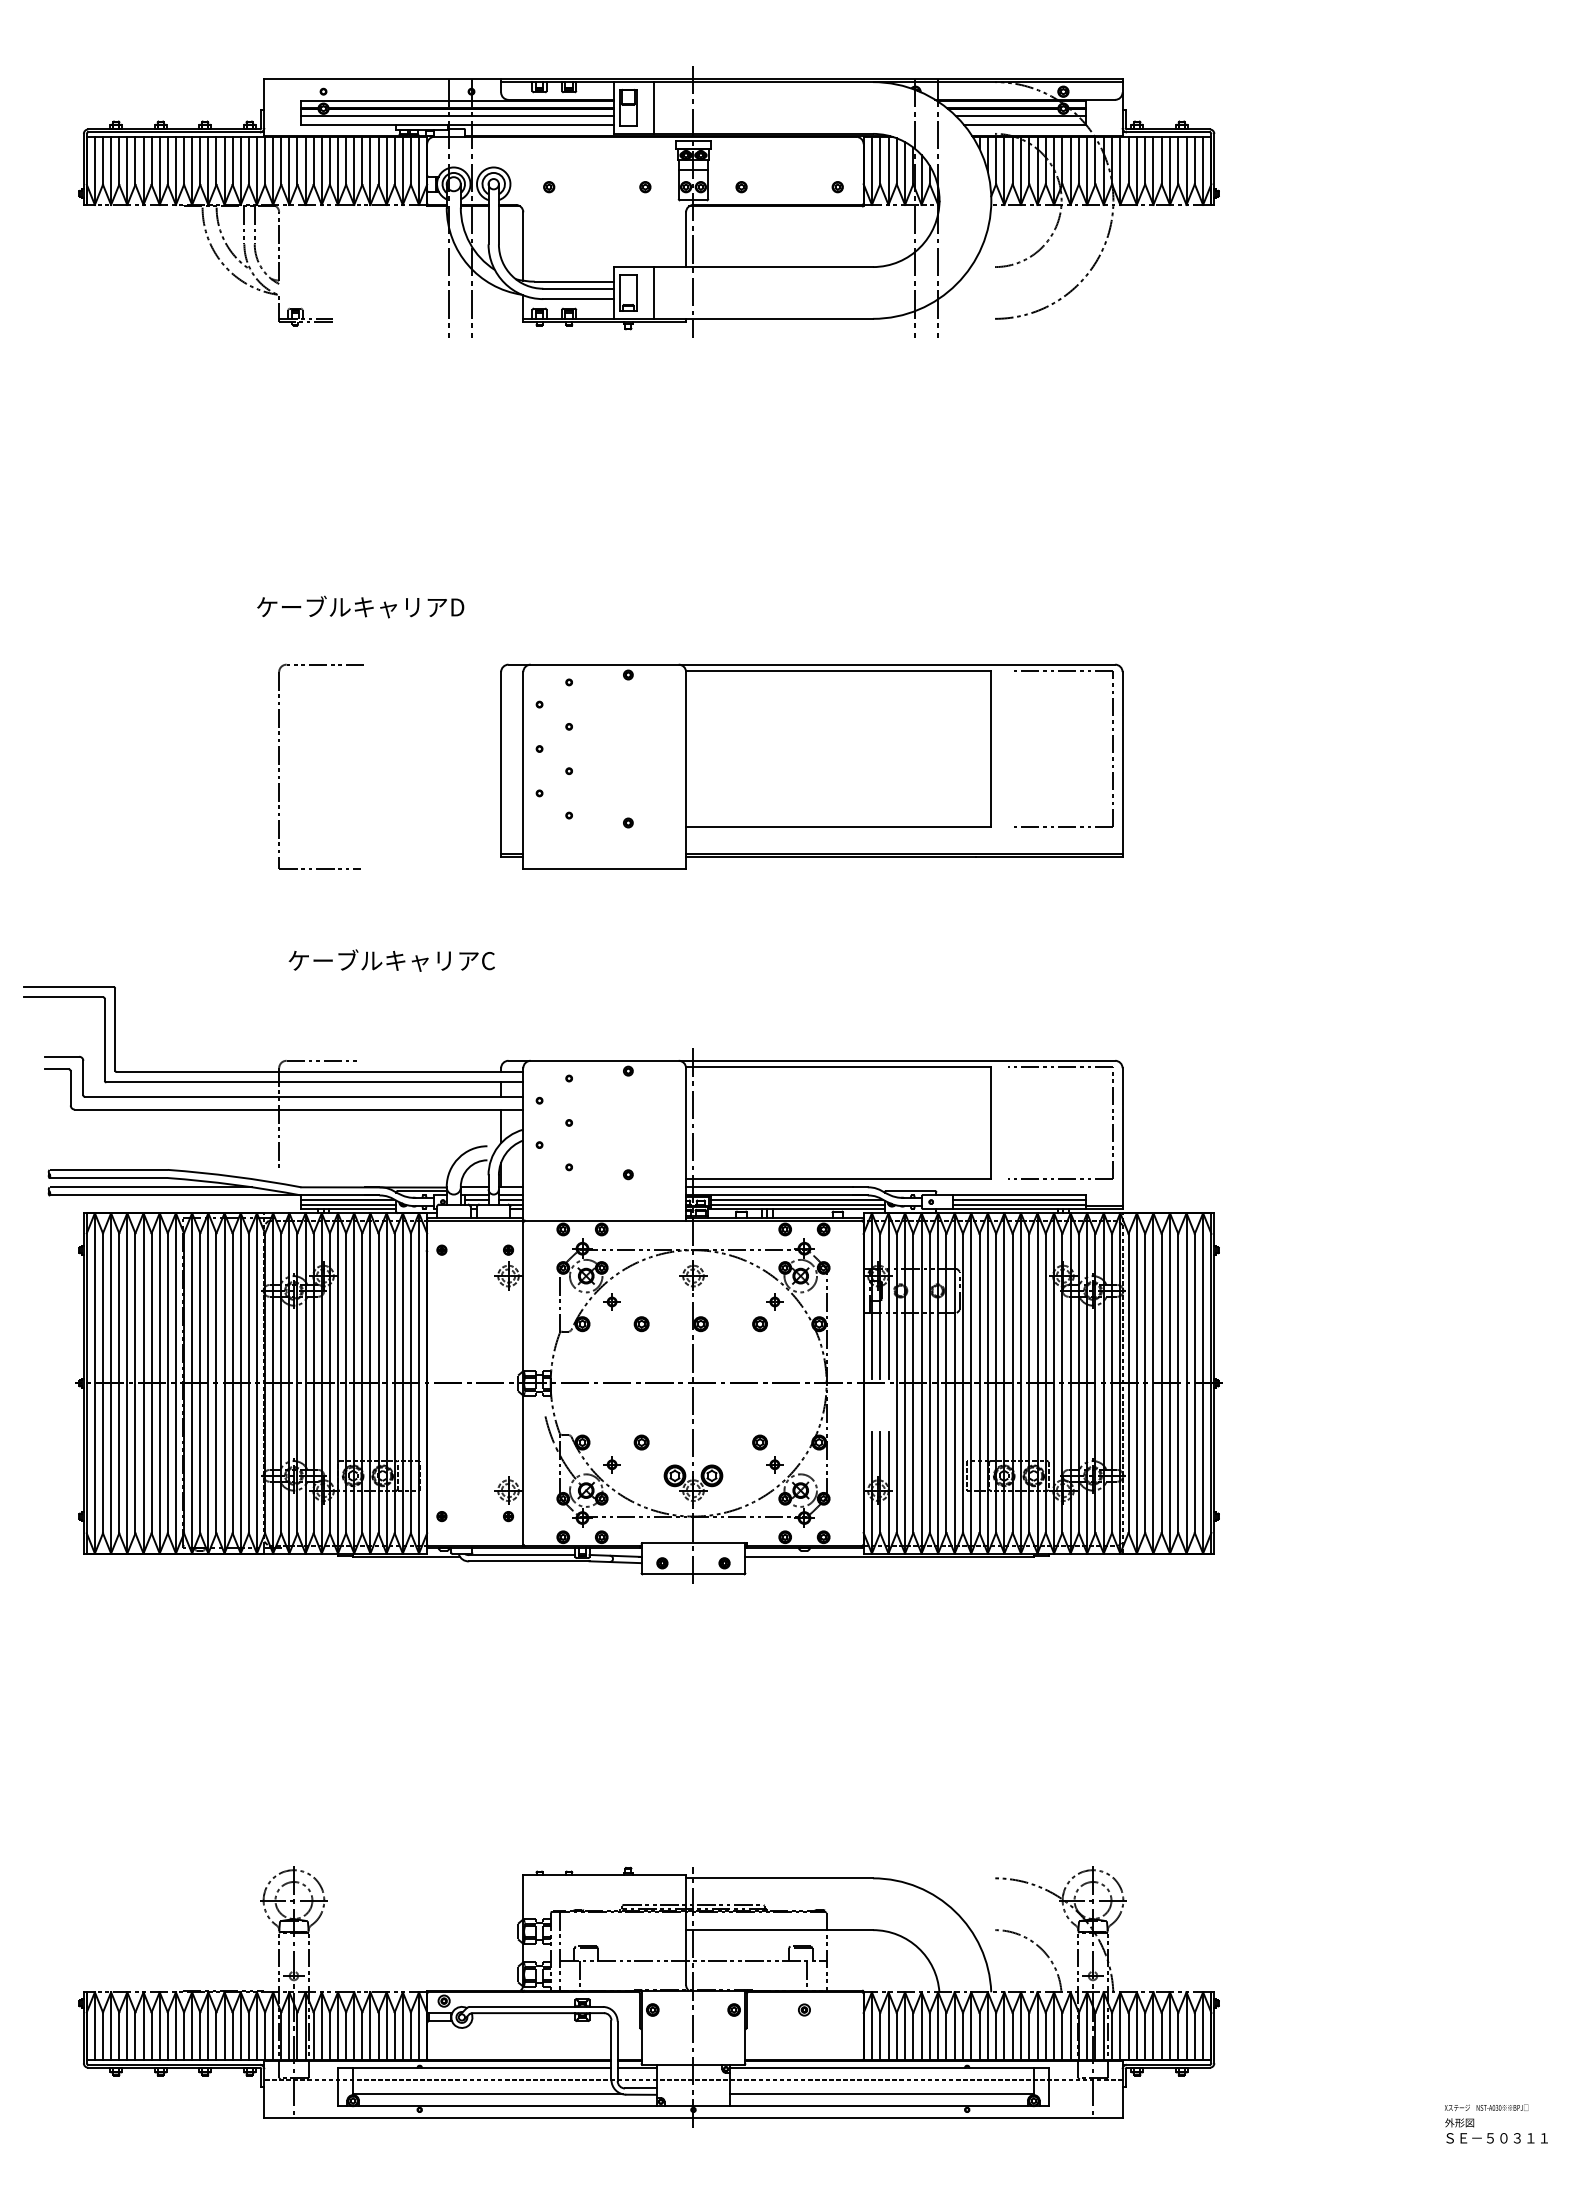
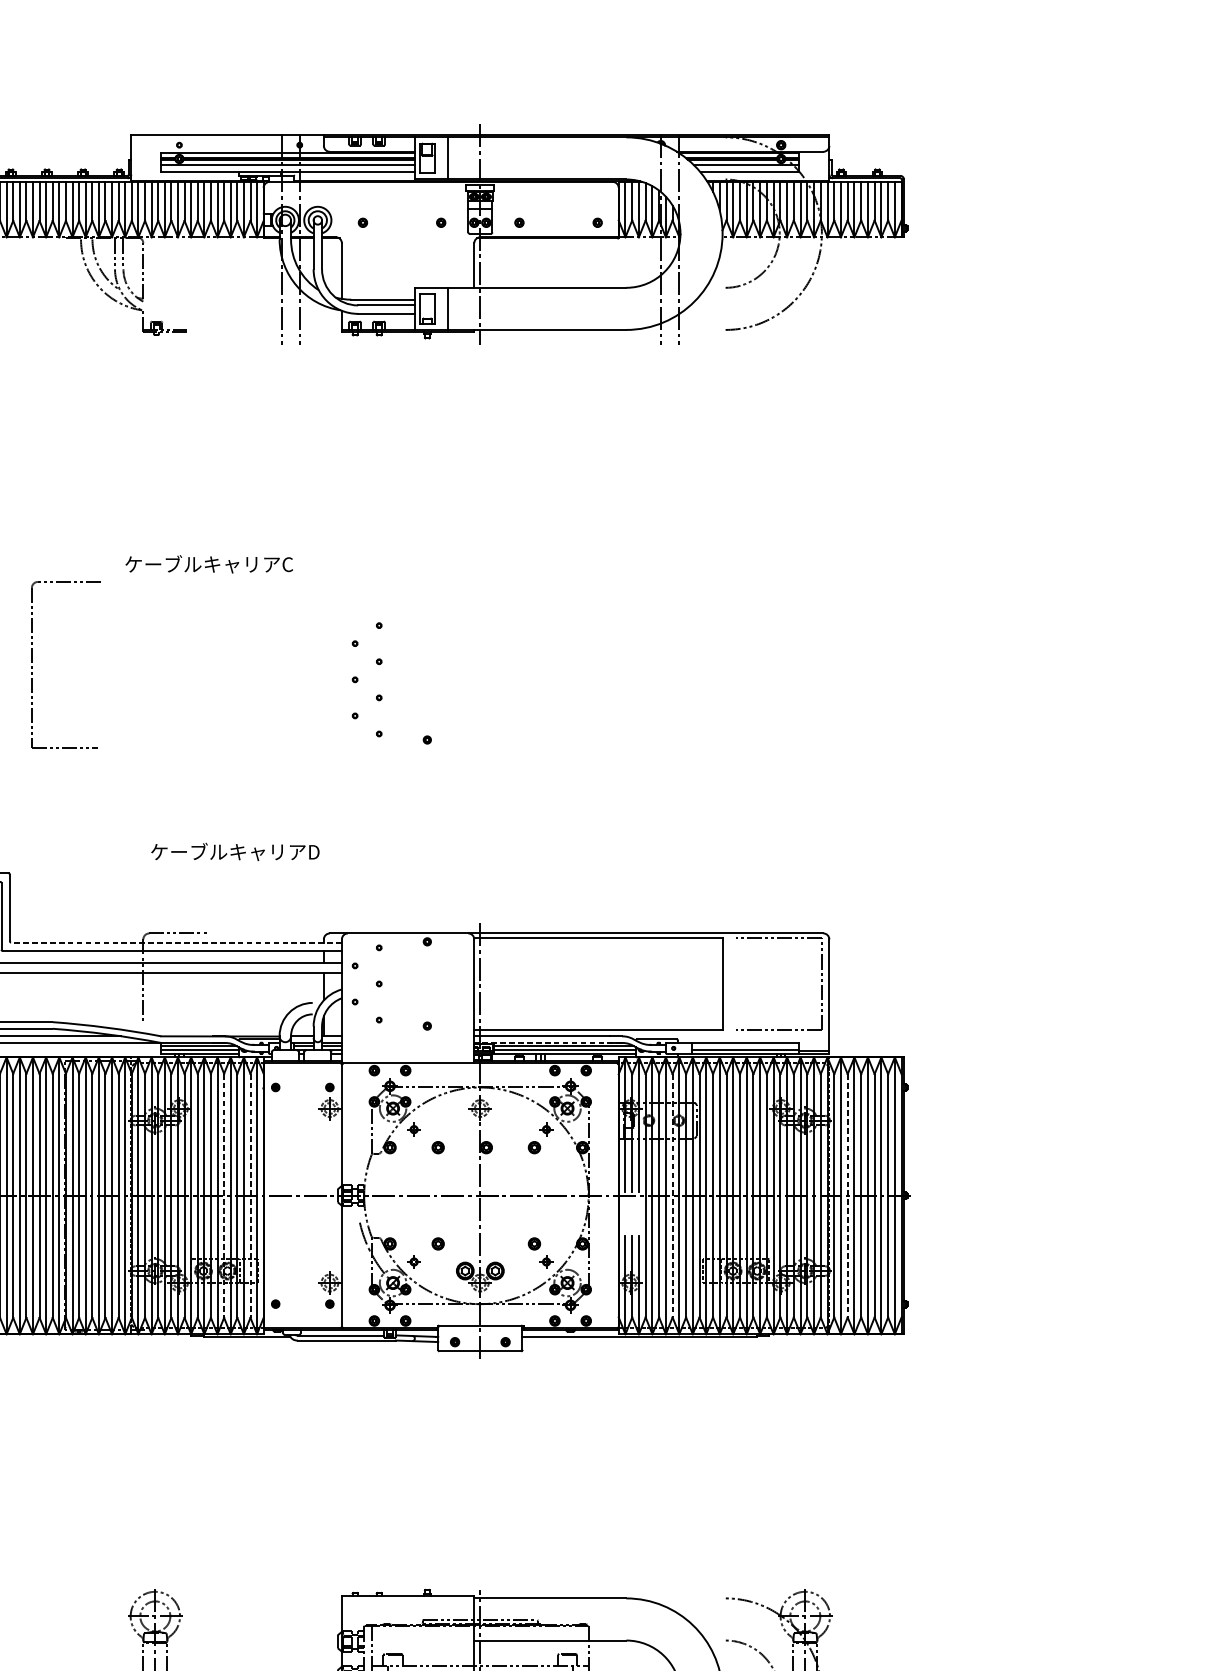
text: (457, 607) -> (288, 564), ケーブルキャリアD -> ケーブルキャリアC
part: (279, 764) -> (32, 663), moved
part: (811, 766) -> (576, 694), removed
text: (488, 960) -> (313, 851), ケーブルキャリアC -> ケーブルキャリアD
line: (319, 1072) -> (176, 942), solid -> dashed
line: (776, 1195) -> (547, 1042), solid -> dashed
line: (1019, 1199) -> (745, 1046), removed
line: (378, 1383) -> (224, 1195), solid -> dashed
line: (410, 1383) -> (250, 1195), solid -> dashed
line: (929, 1383) -> (672, 1195), solid -> dashed
line: (1145, 1383) -> (847, 1195), solid -> dashed

